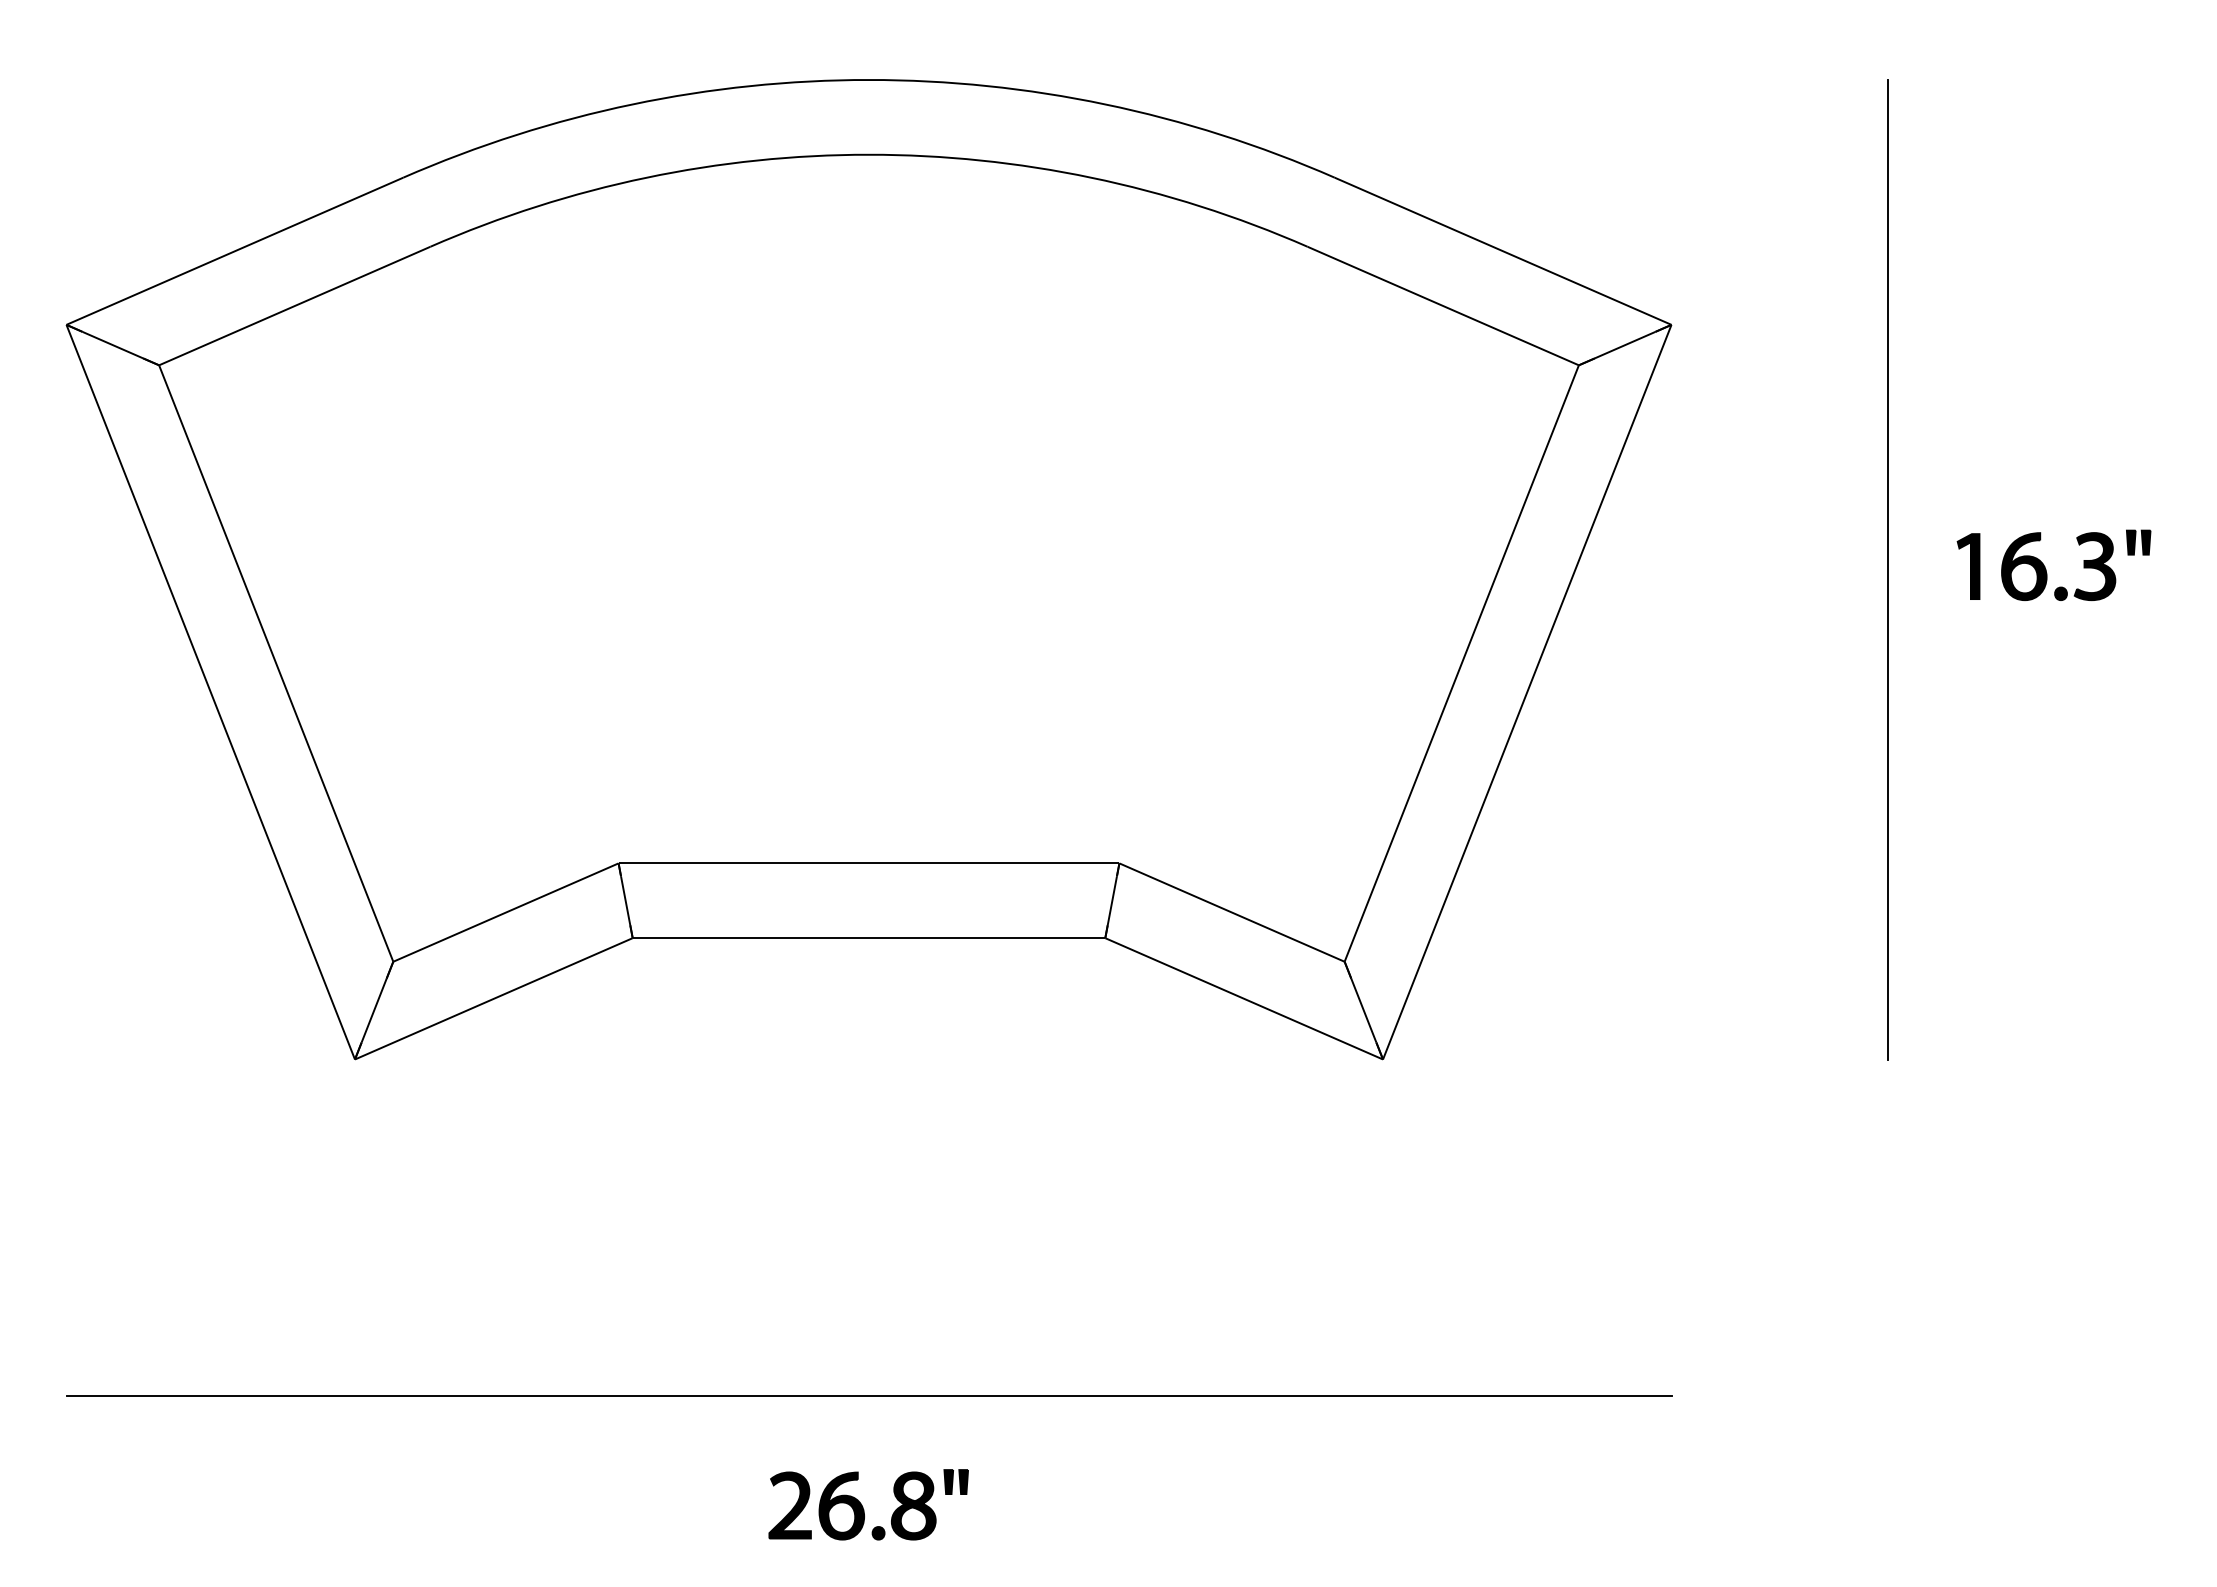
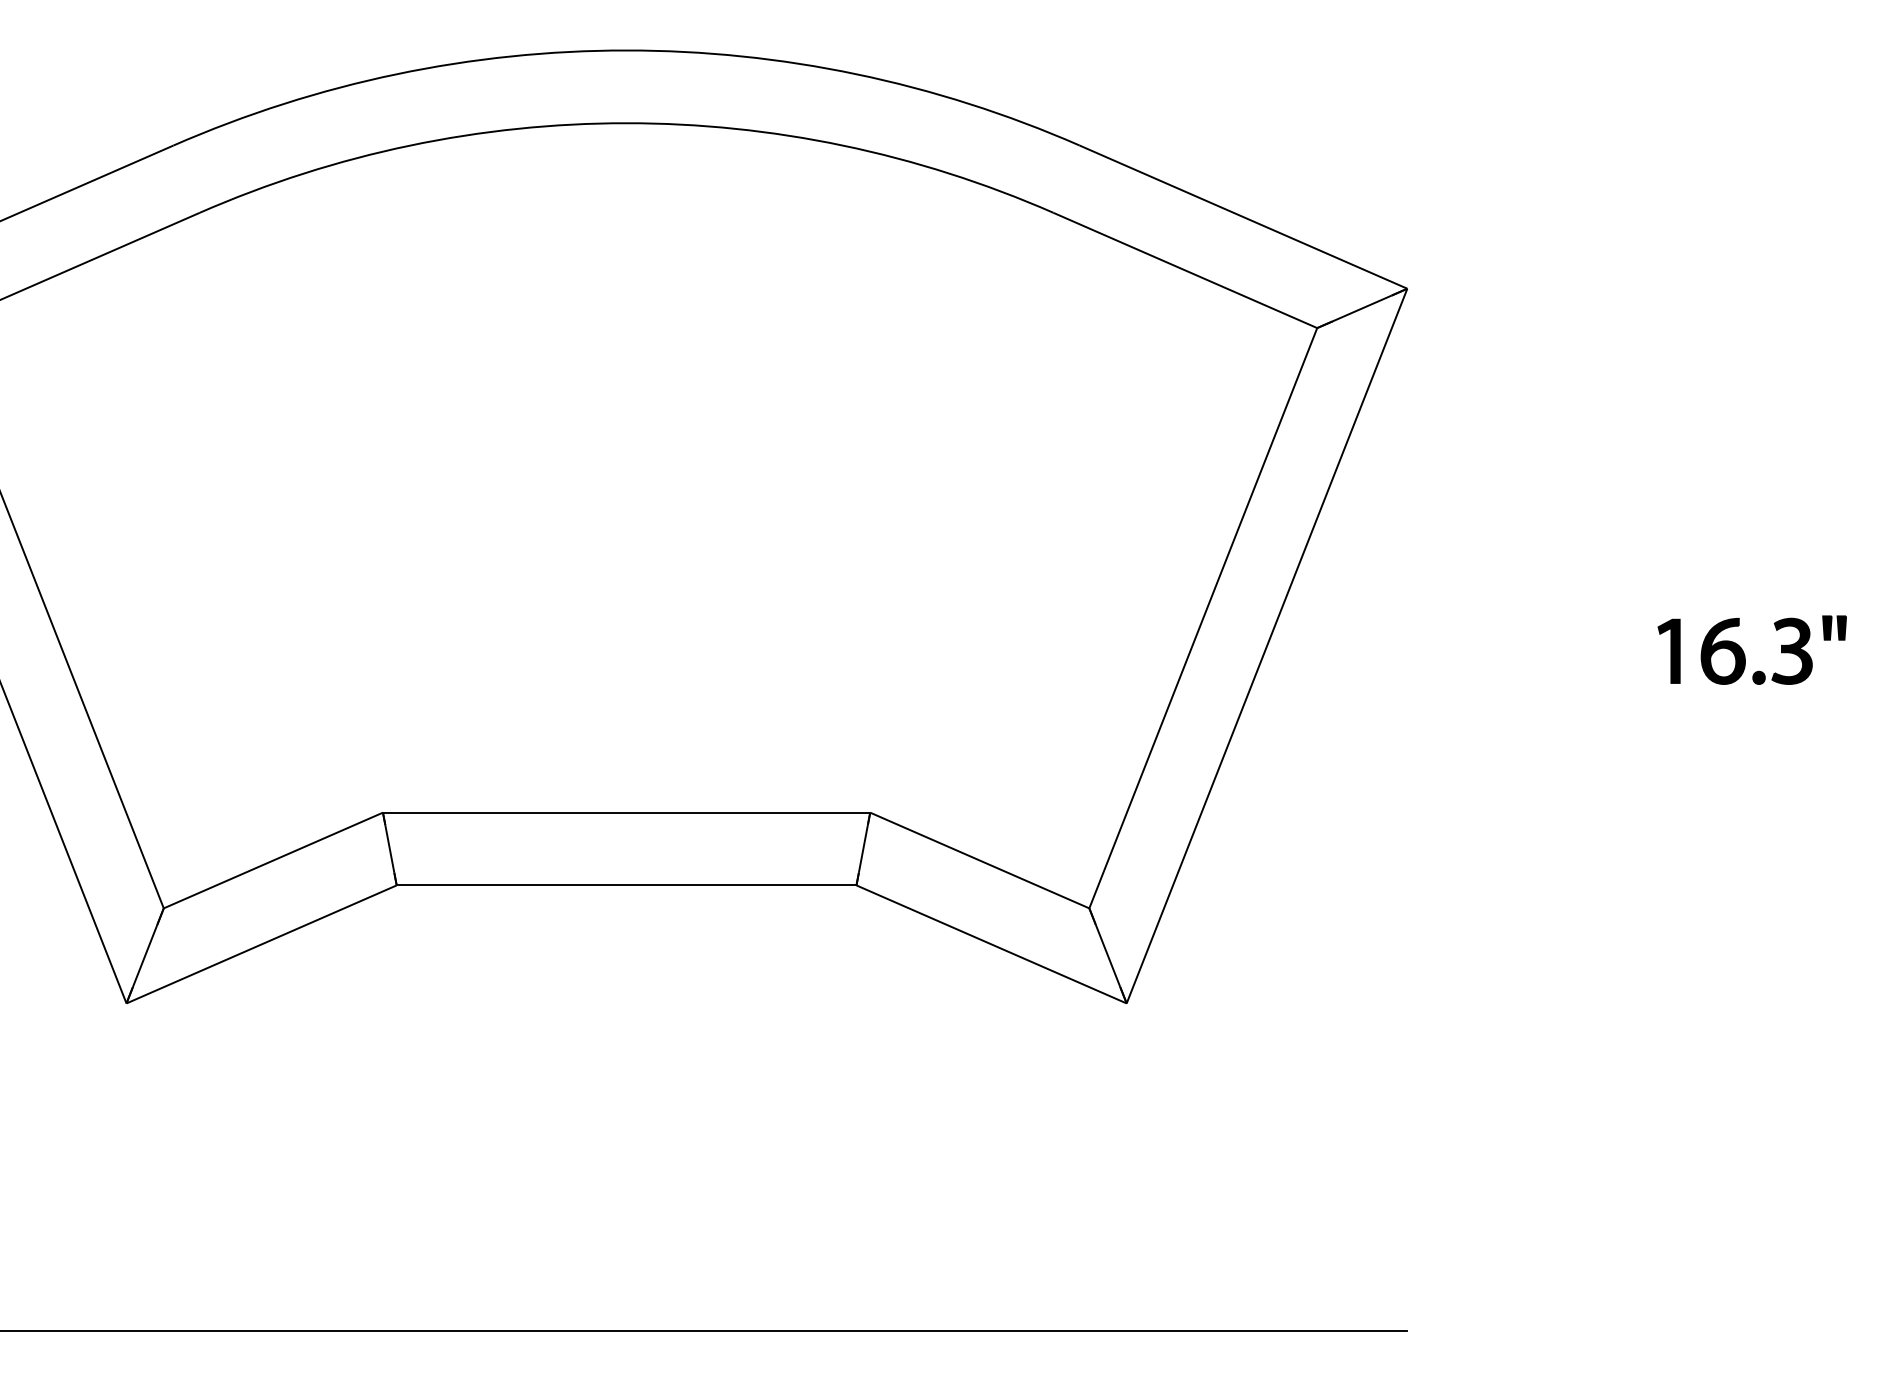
part: (2045, 566) -> (1743, 651), moved
line: (1888, 569) -> (1618, 526), removed

